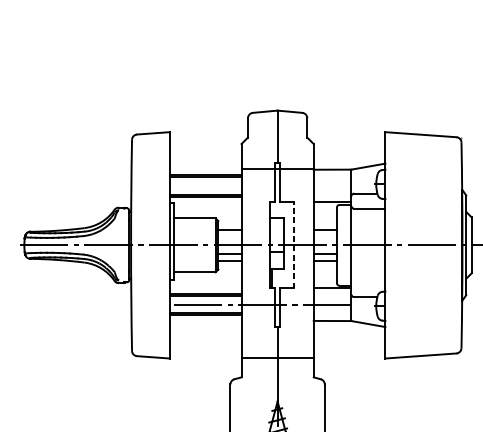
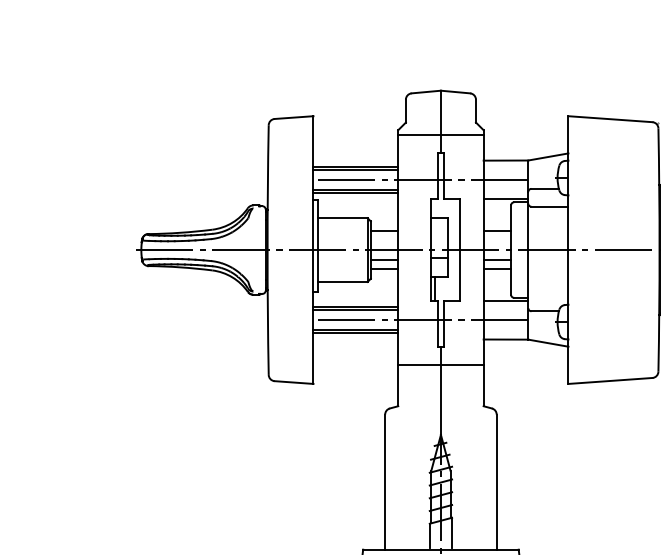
line: (277, 168) -> (440, 135), moved
line: (260, 185) -> (420, 179), added
line: (294, 245) -> (460, 250), dashed -> solid
line: (277, 357) -> (440, 364), moved

